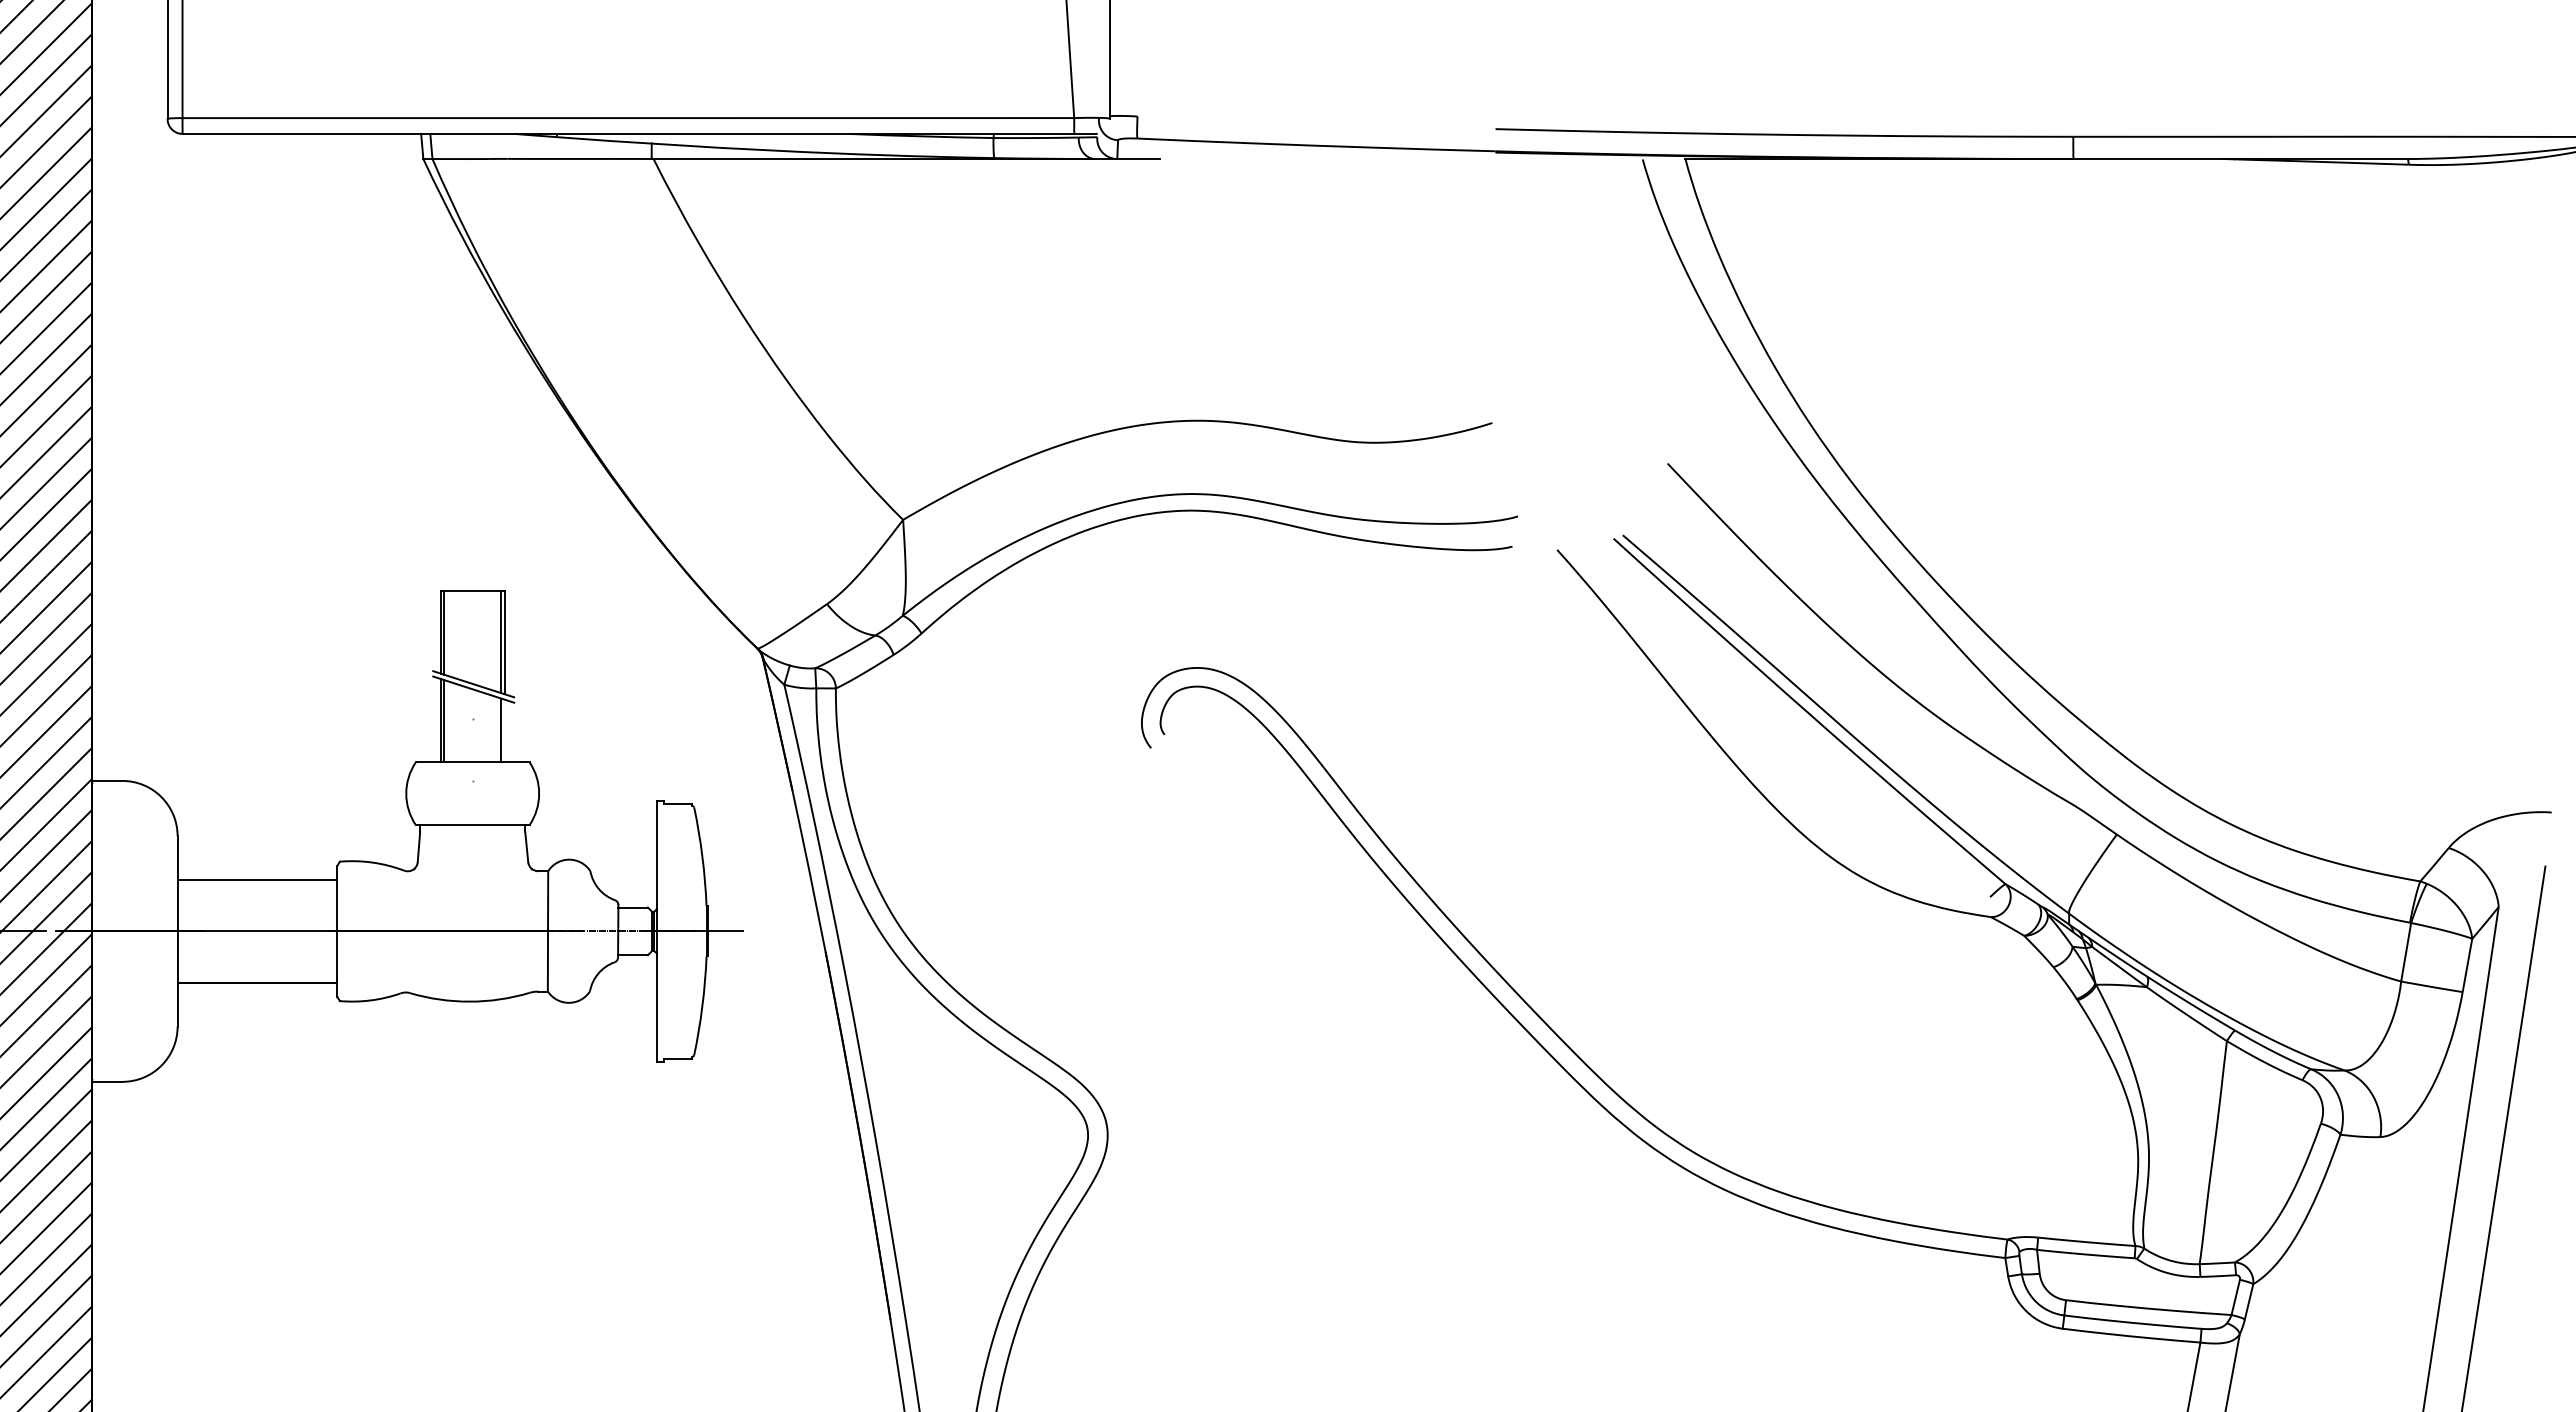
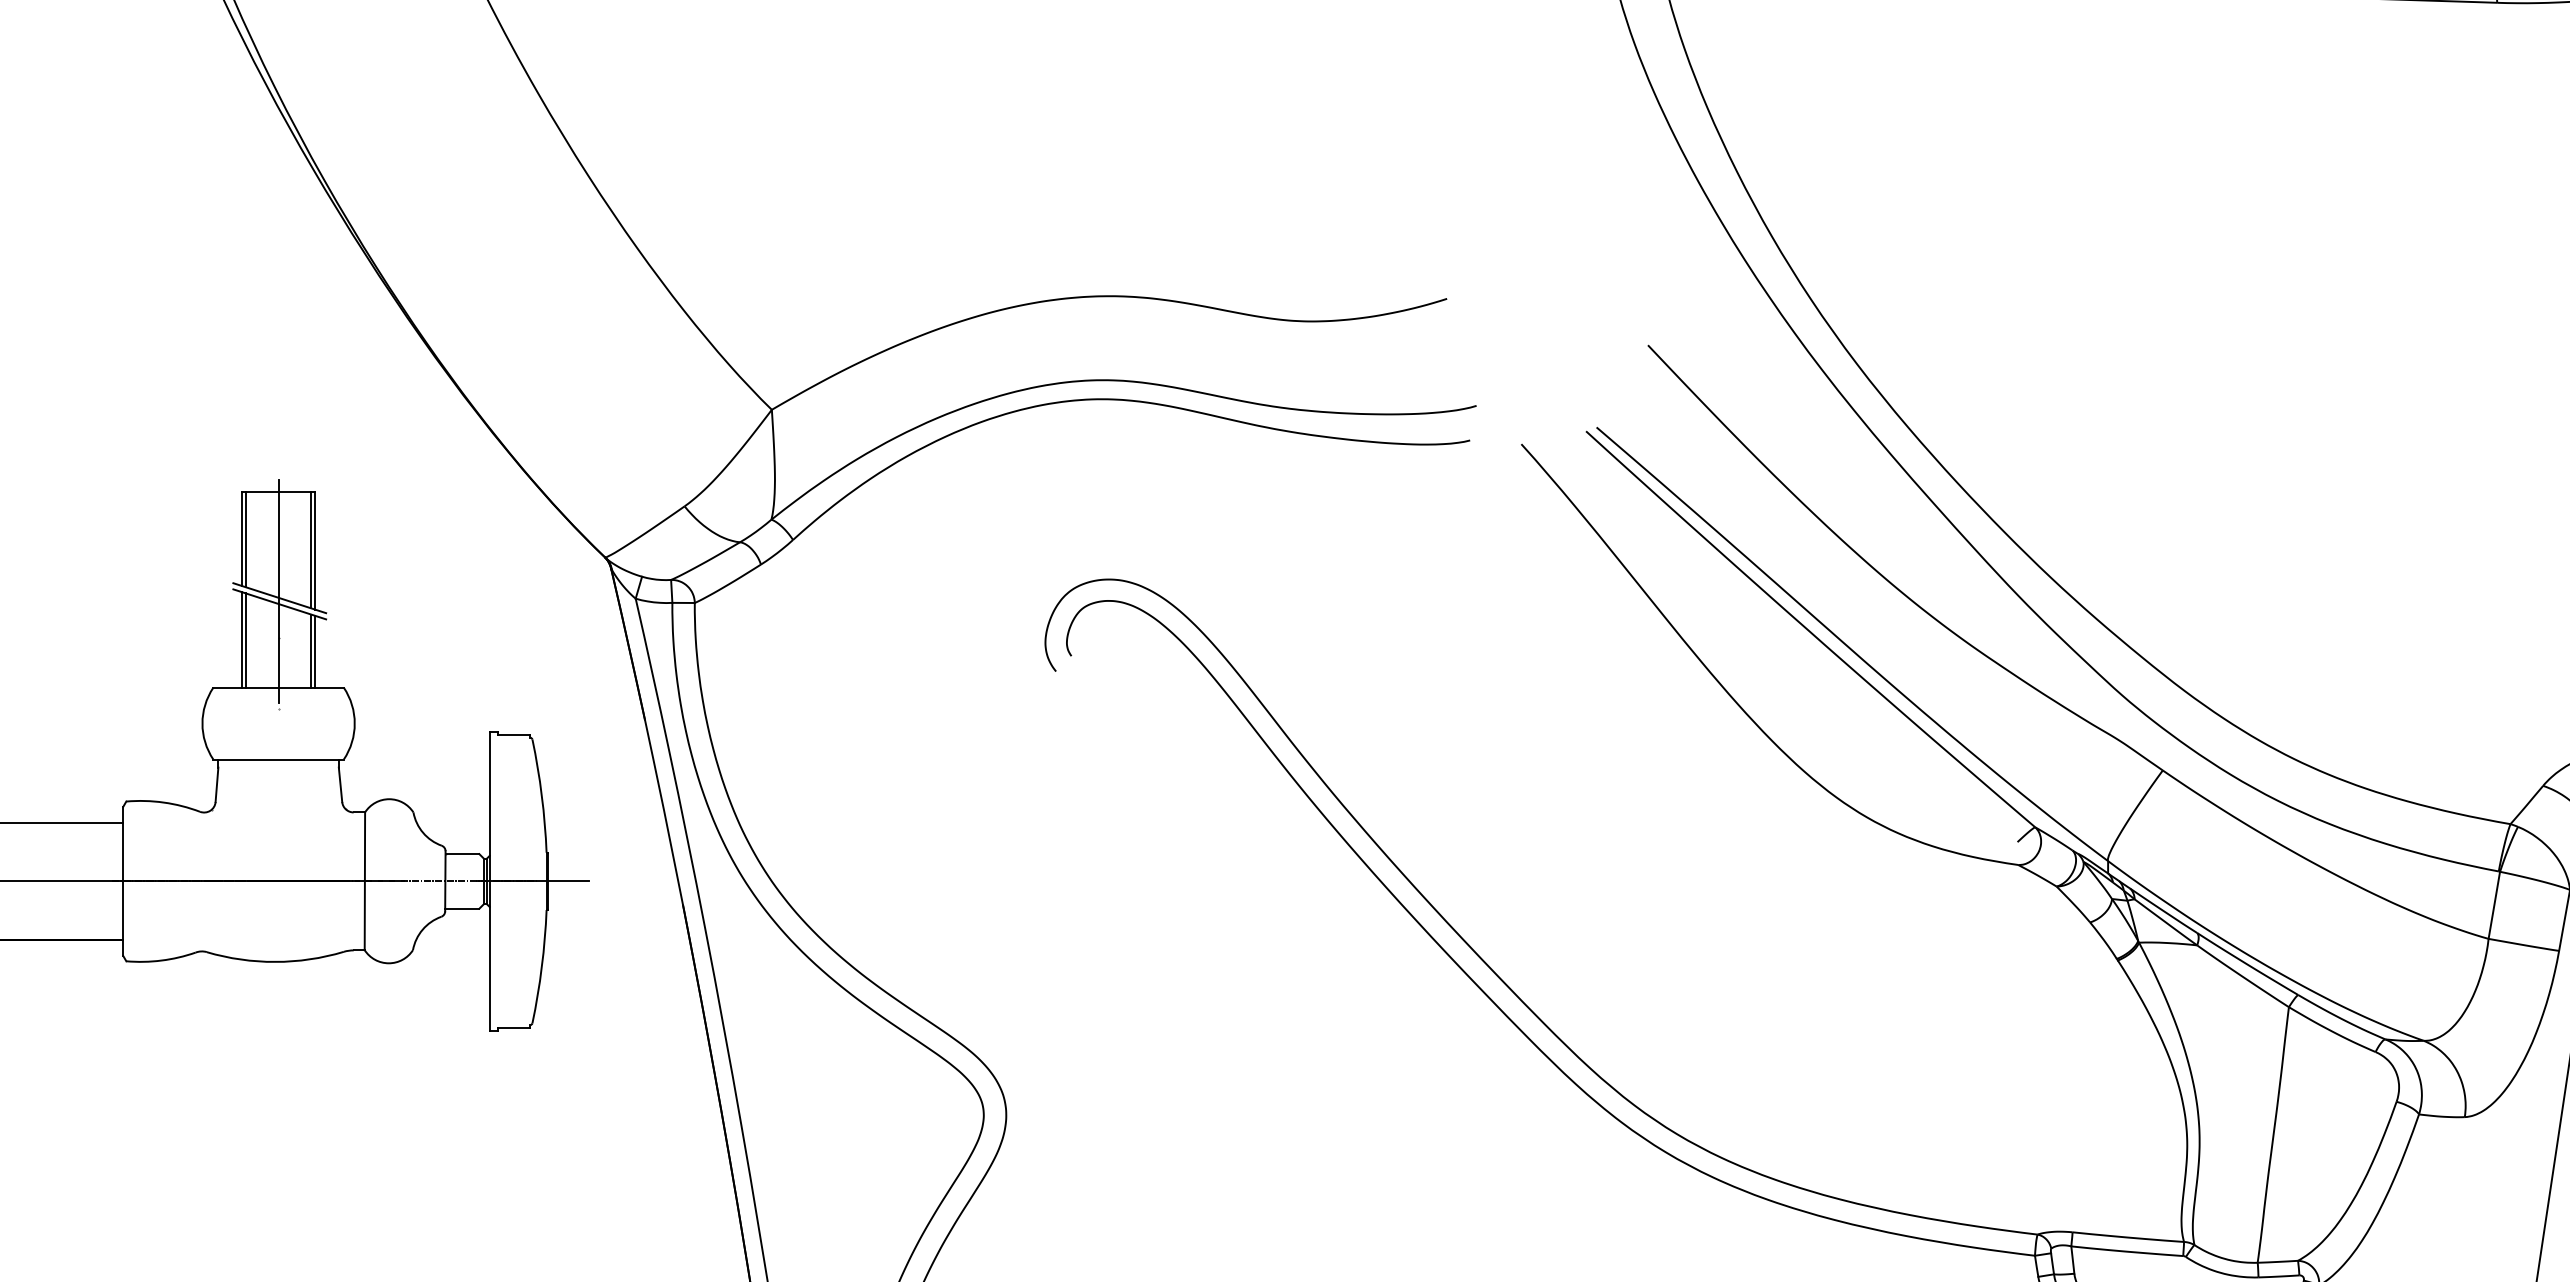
line: (472, 678) -> (278, 591), added
line: (504, 730) -> (315, 651), added

